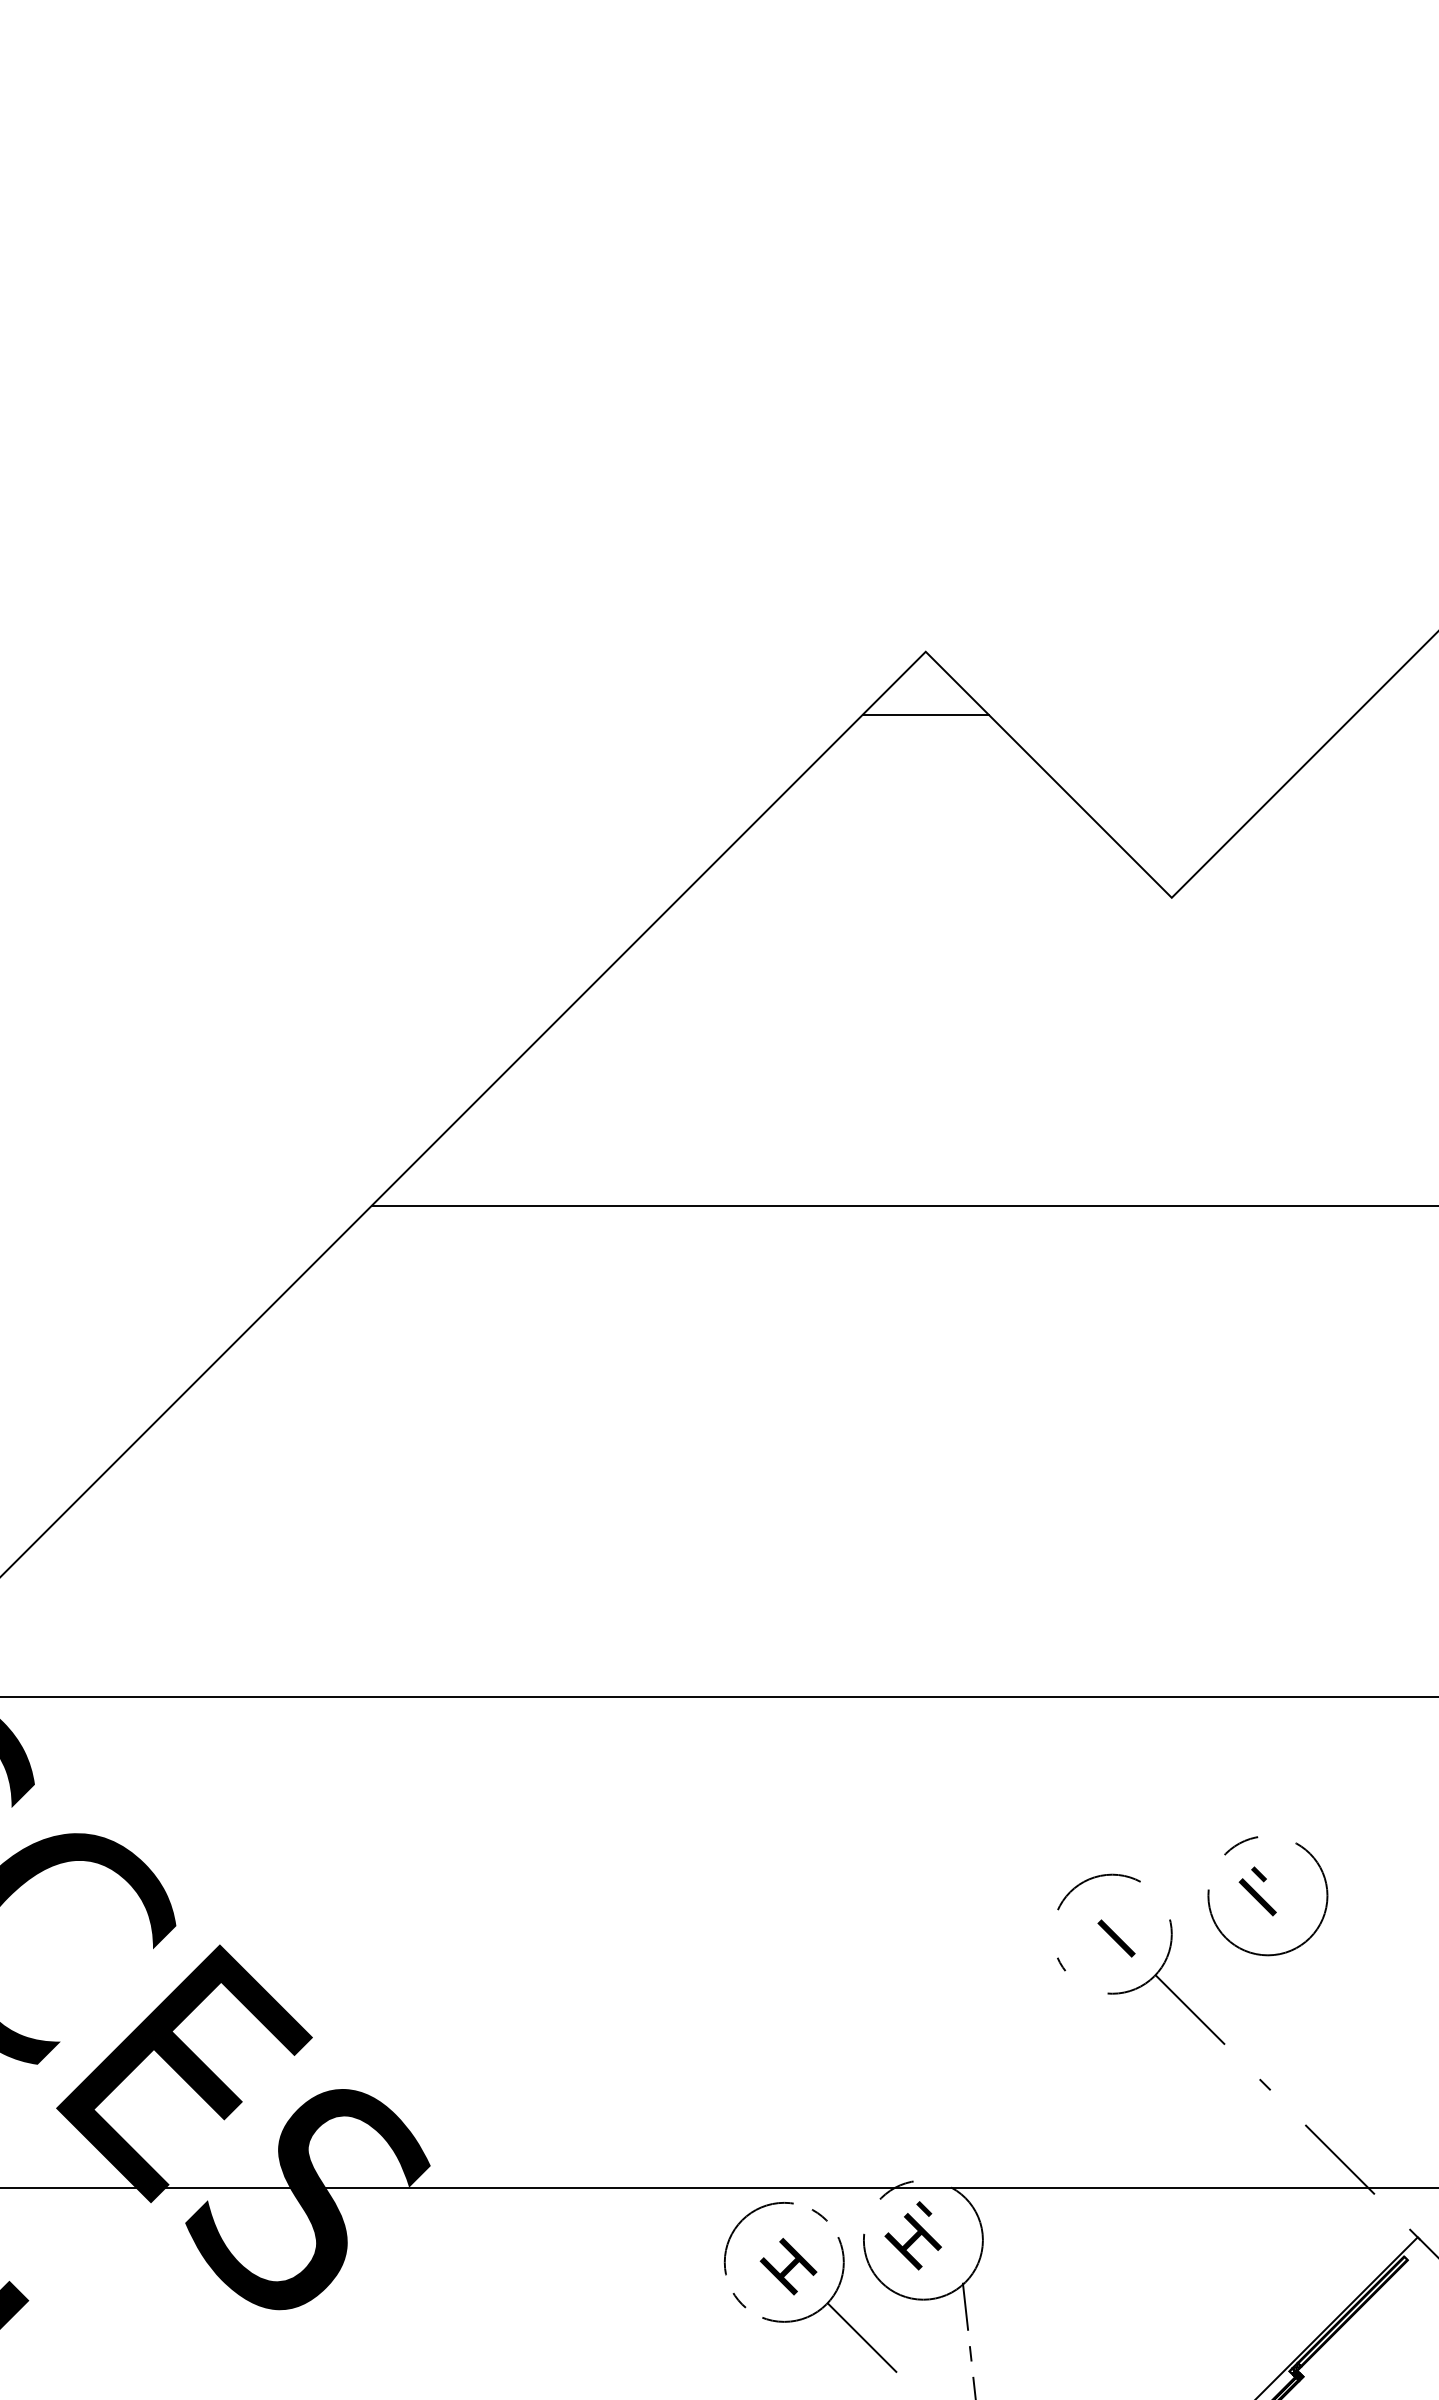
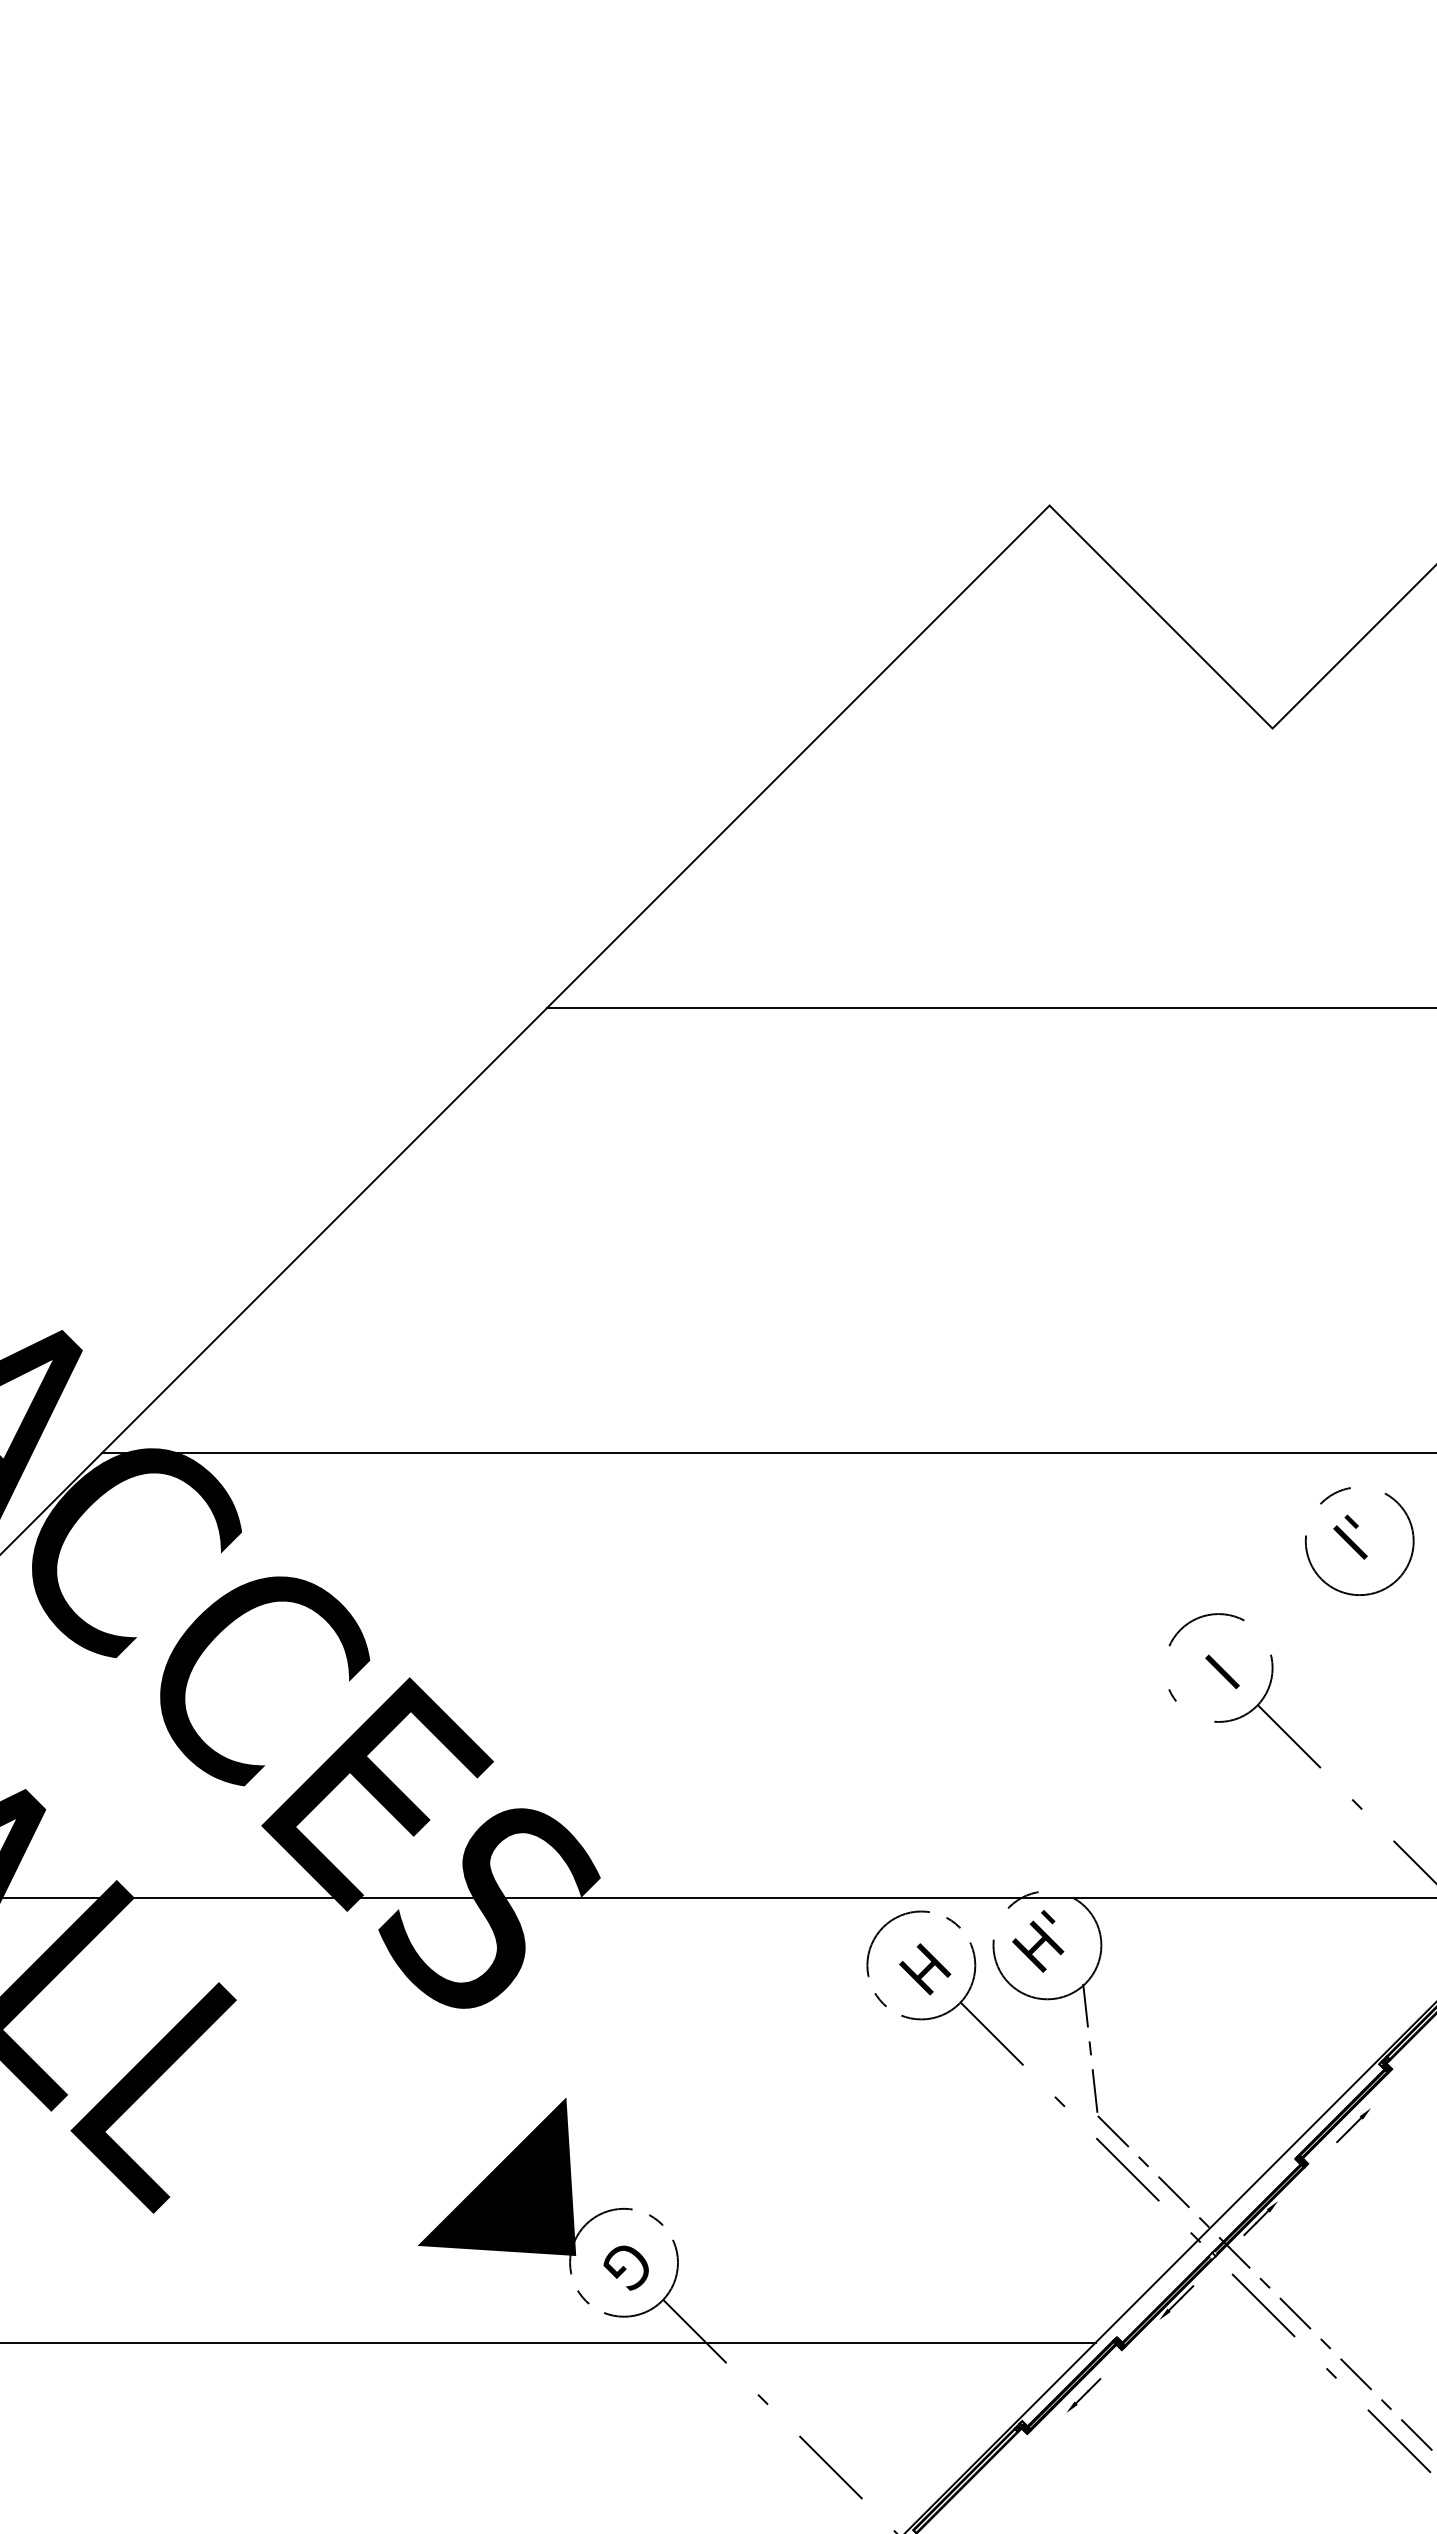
line: (925, 714) -> (1049, 562), removed
part: (1233, 1942) -> (1328, 1583), moved

